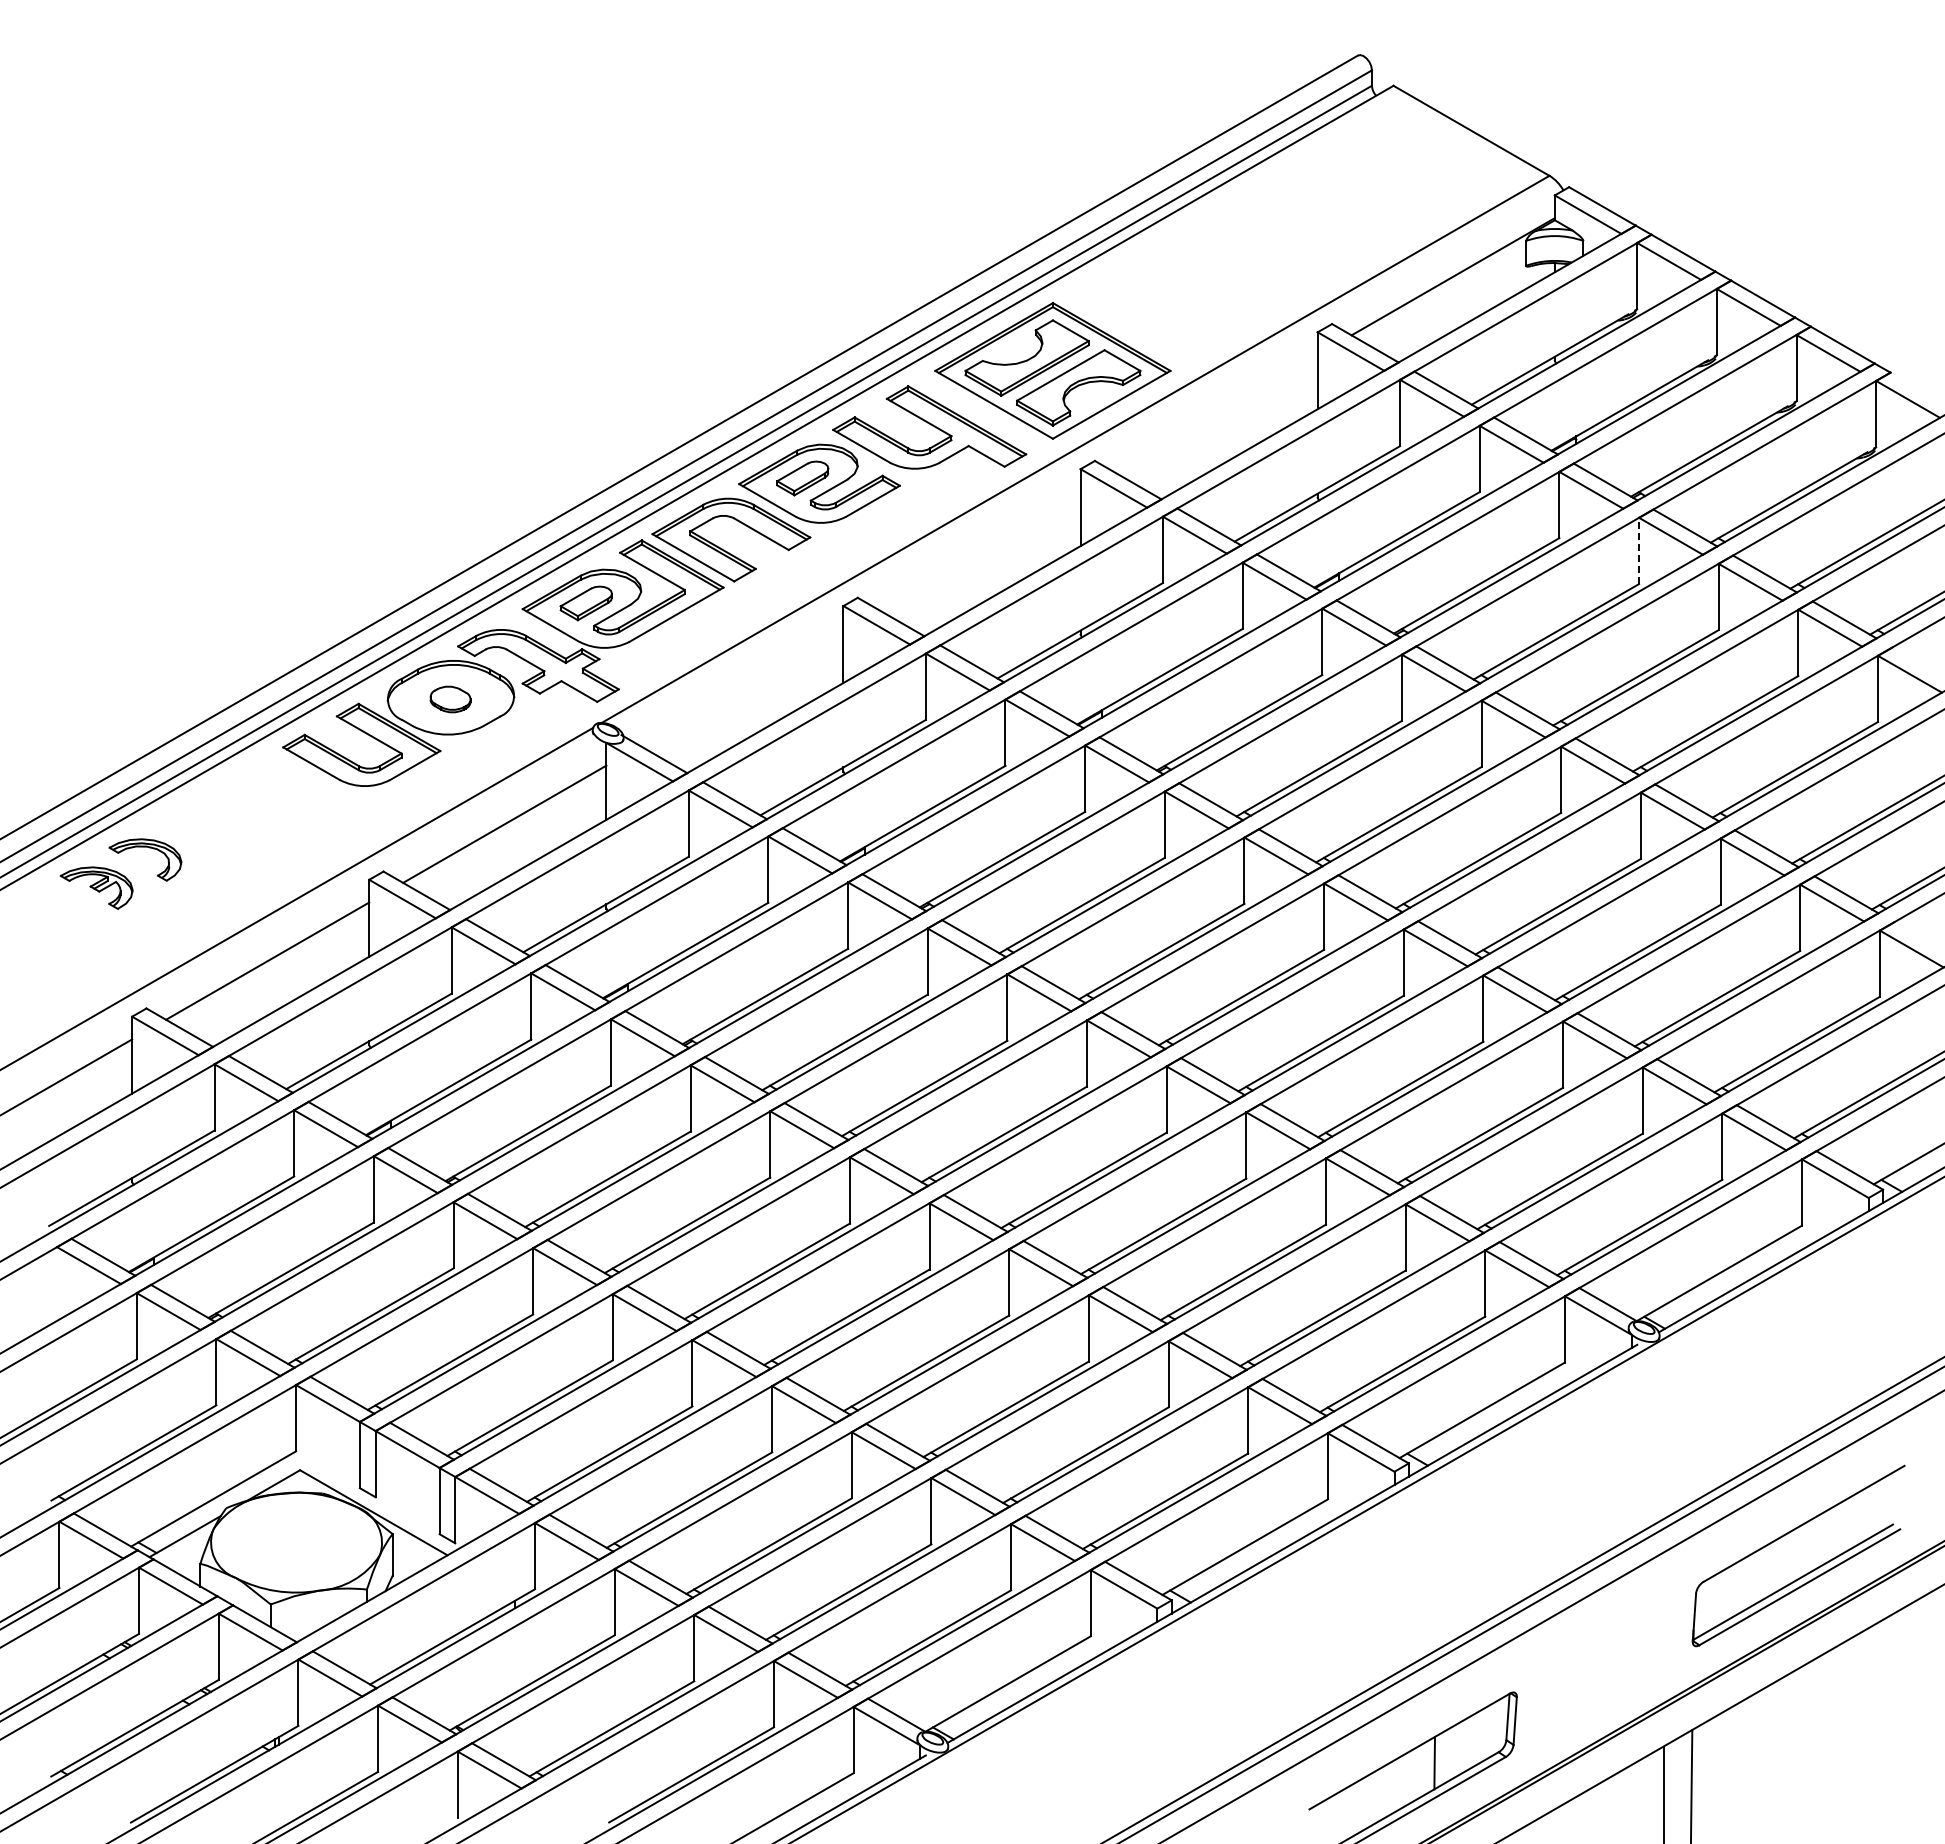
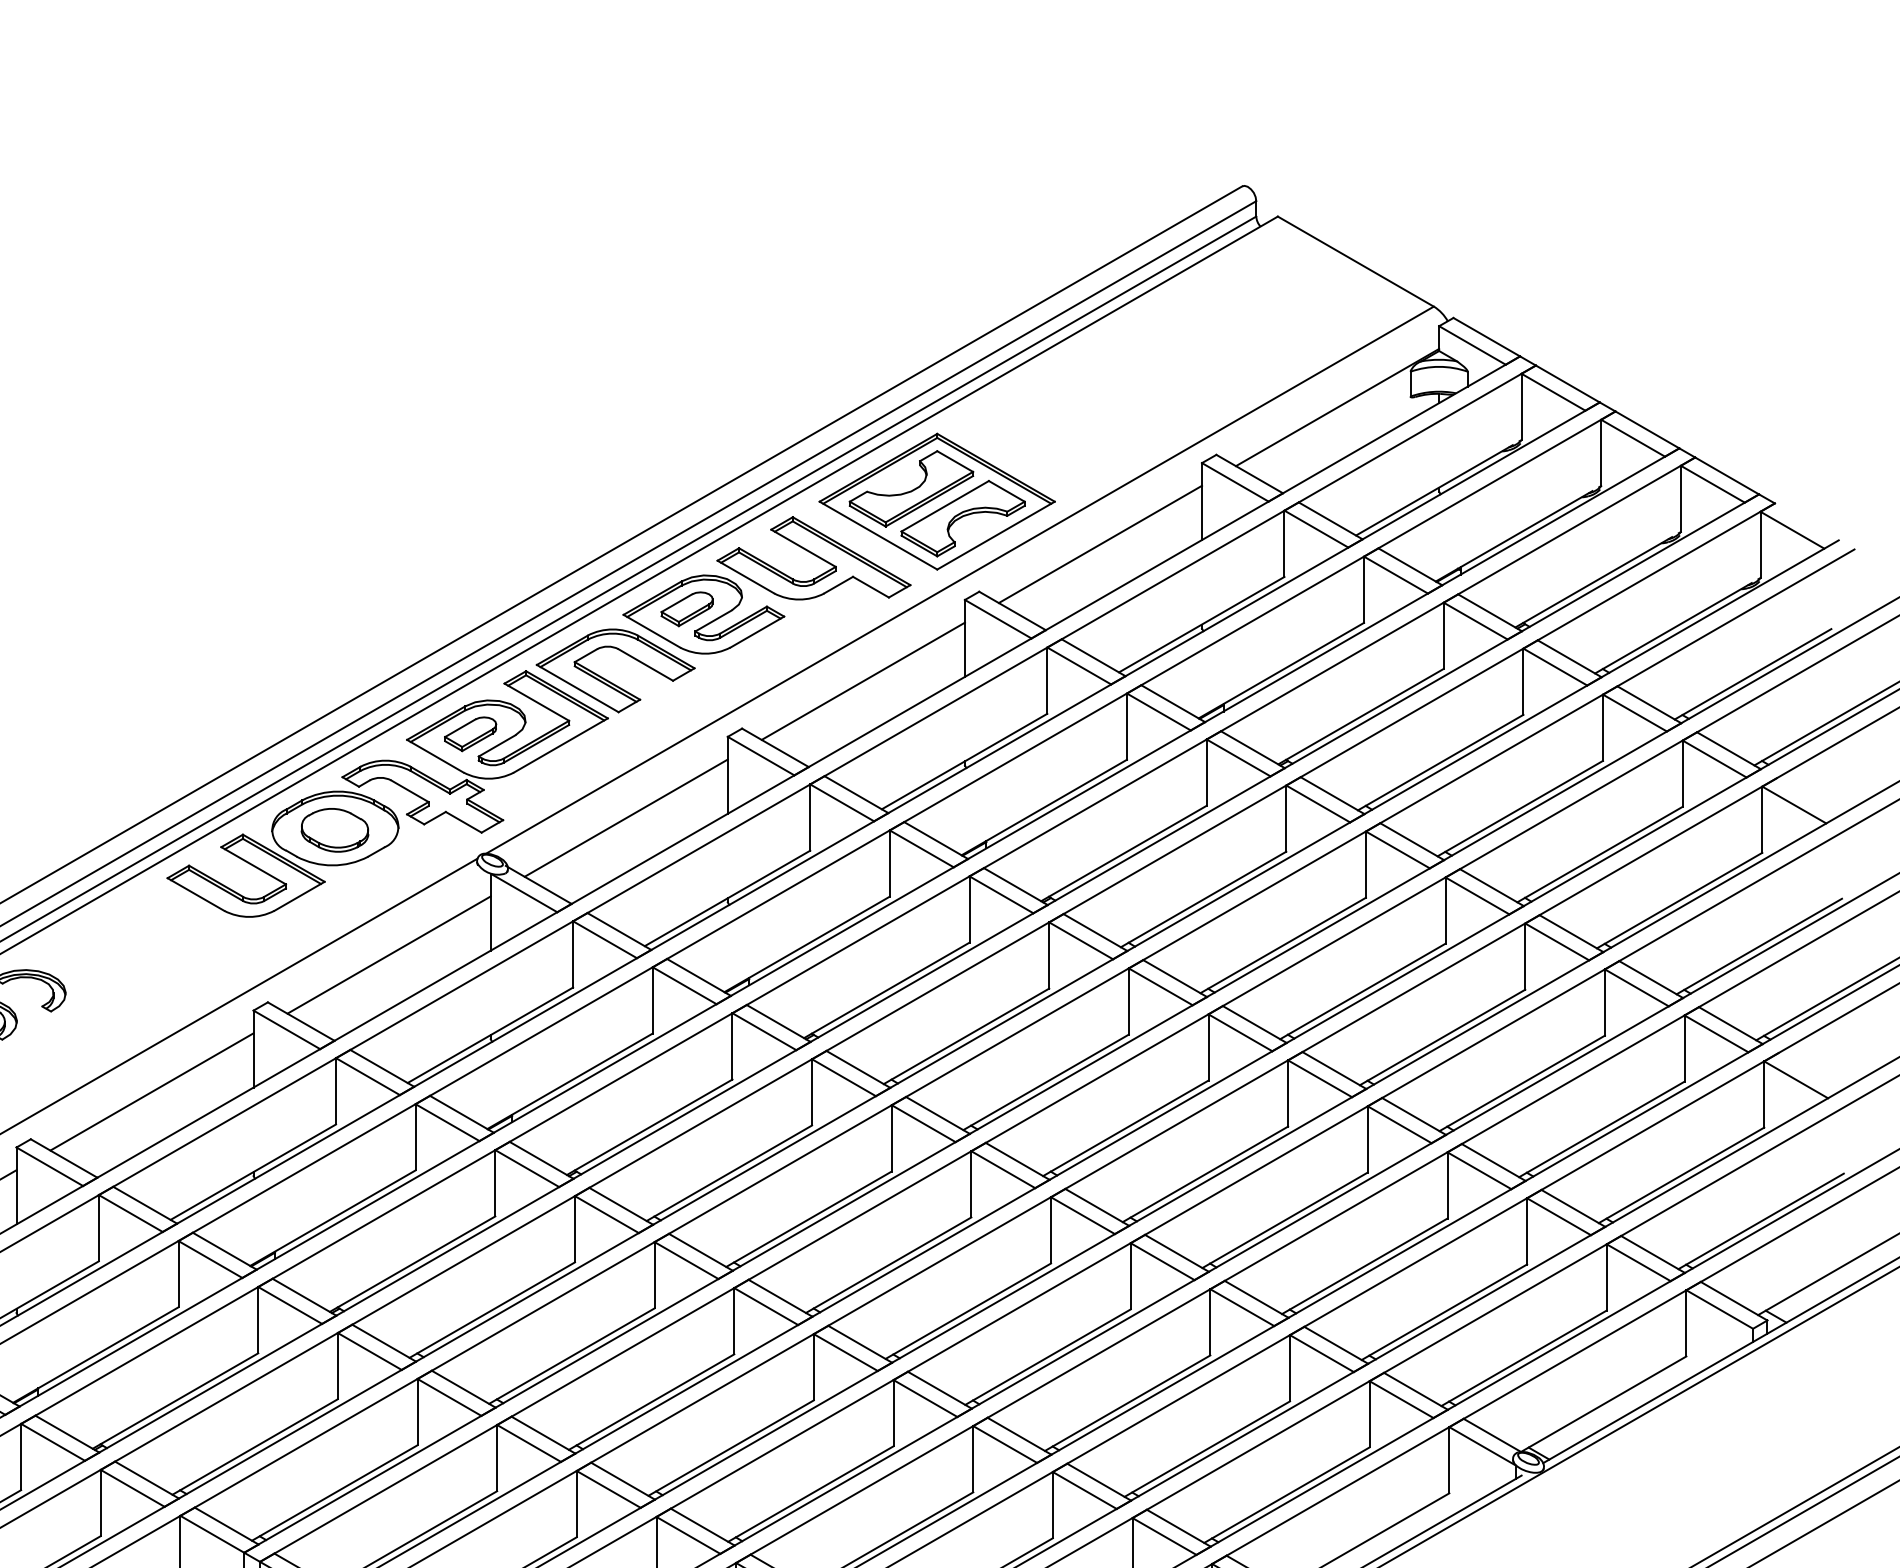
line: (1215, 413) -> (1099, 544), added
line: (978, 550) -> (862, 681), added
line: (1639, 550) -> (1523, 681), dashed -> solid
line: (741, 686) -> (625, 817), added
part: (450, 699) -> (334, 830), size x1.67

